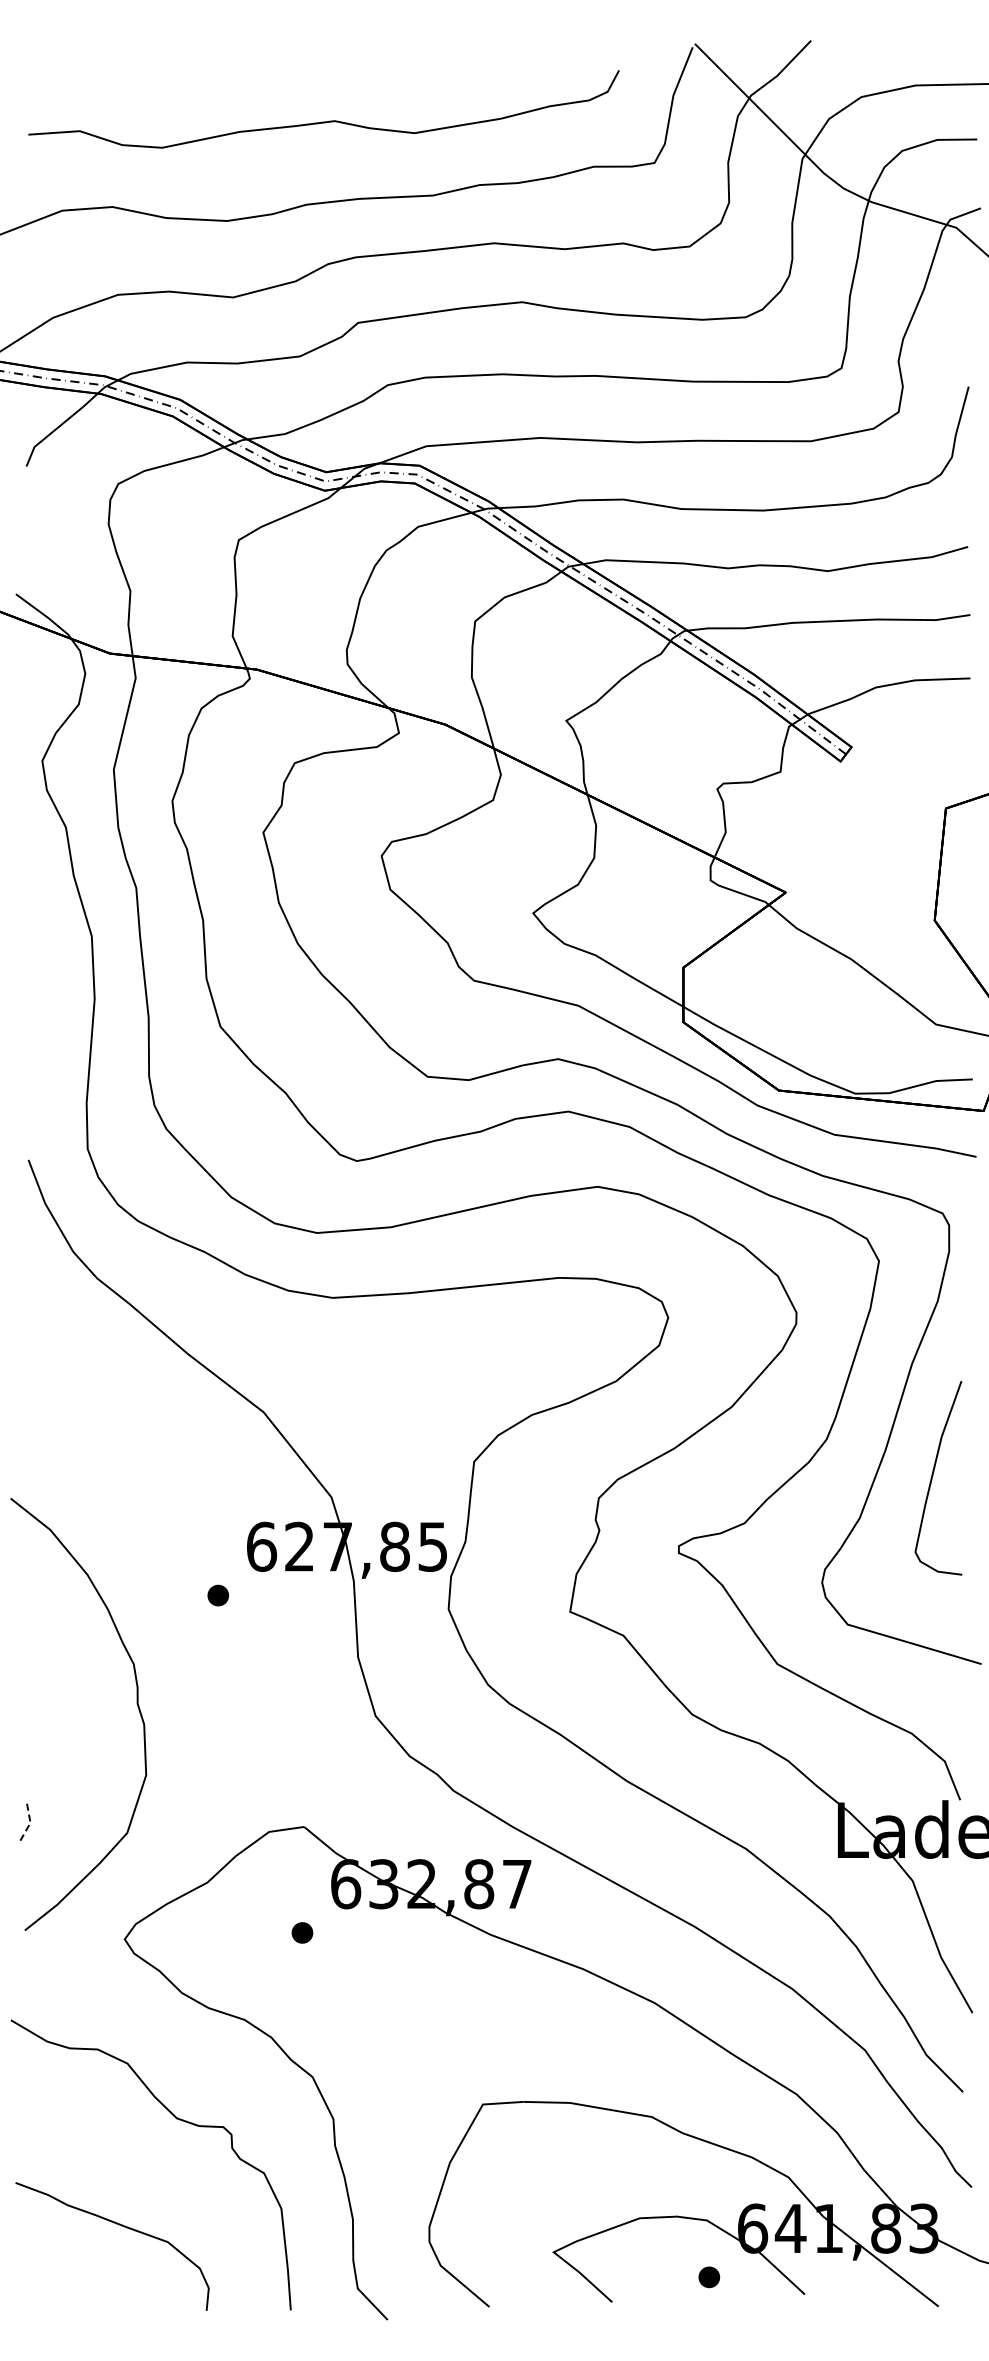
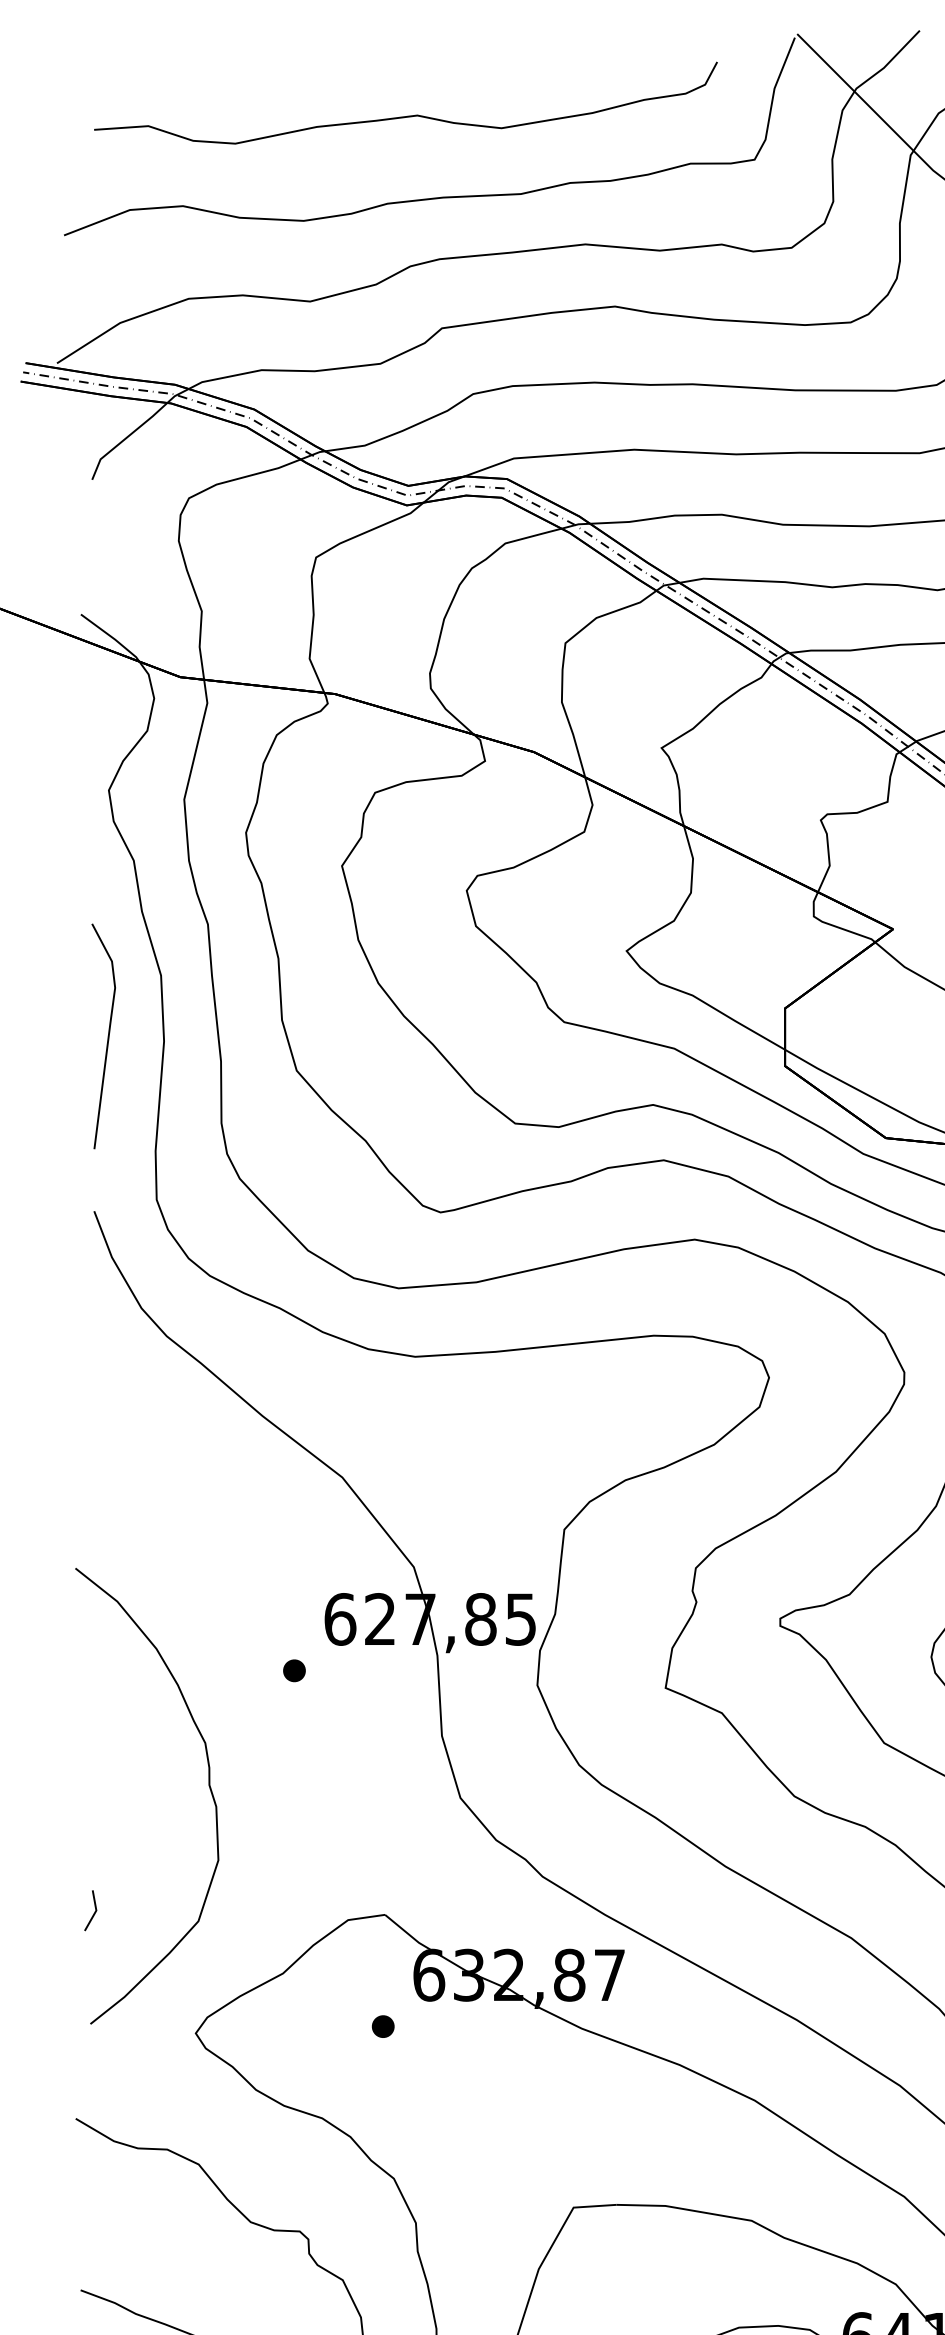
line: (41, 993) -> (107, 1035), added
line: (30, 1823) -> (96, 1911), dashed -> solid

